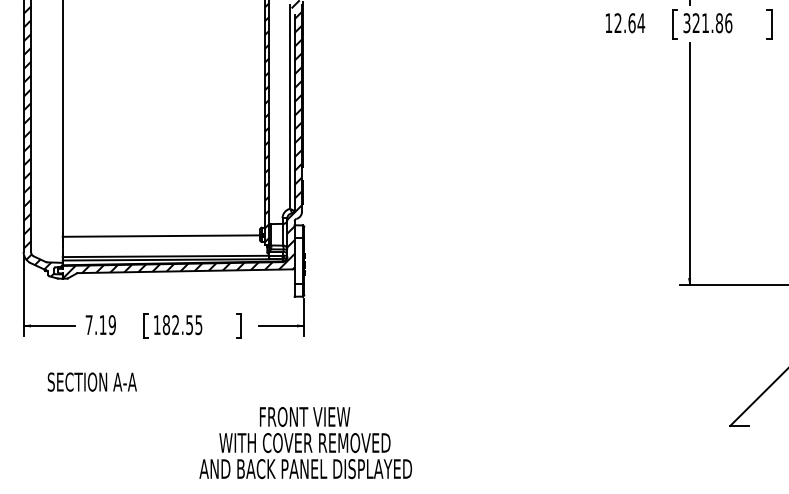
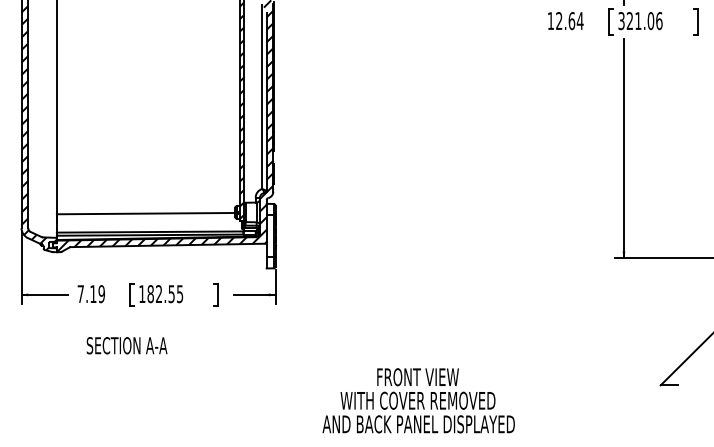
text: (719, 22) -> (650, 20), 321.86 -> 321.06
text: (91, 381) -> (126, 345), moved
text: (305, 443) -> (418, 401), moved

